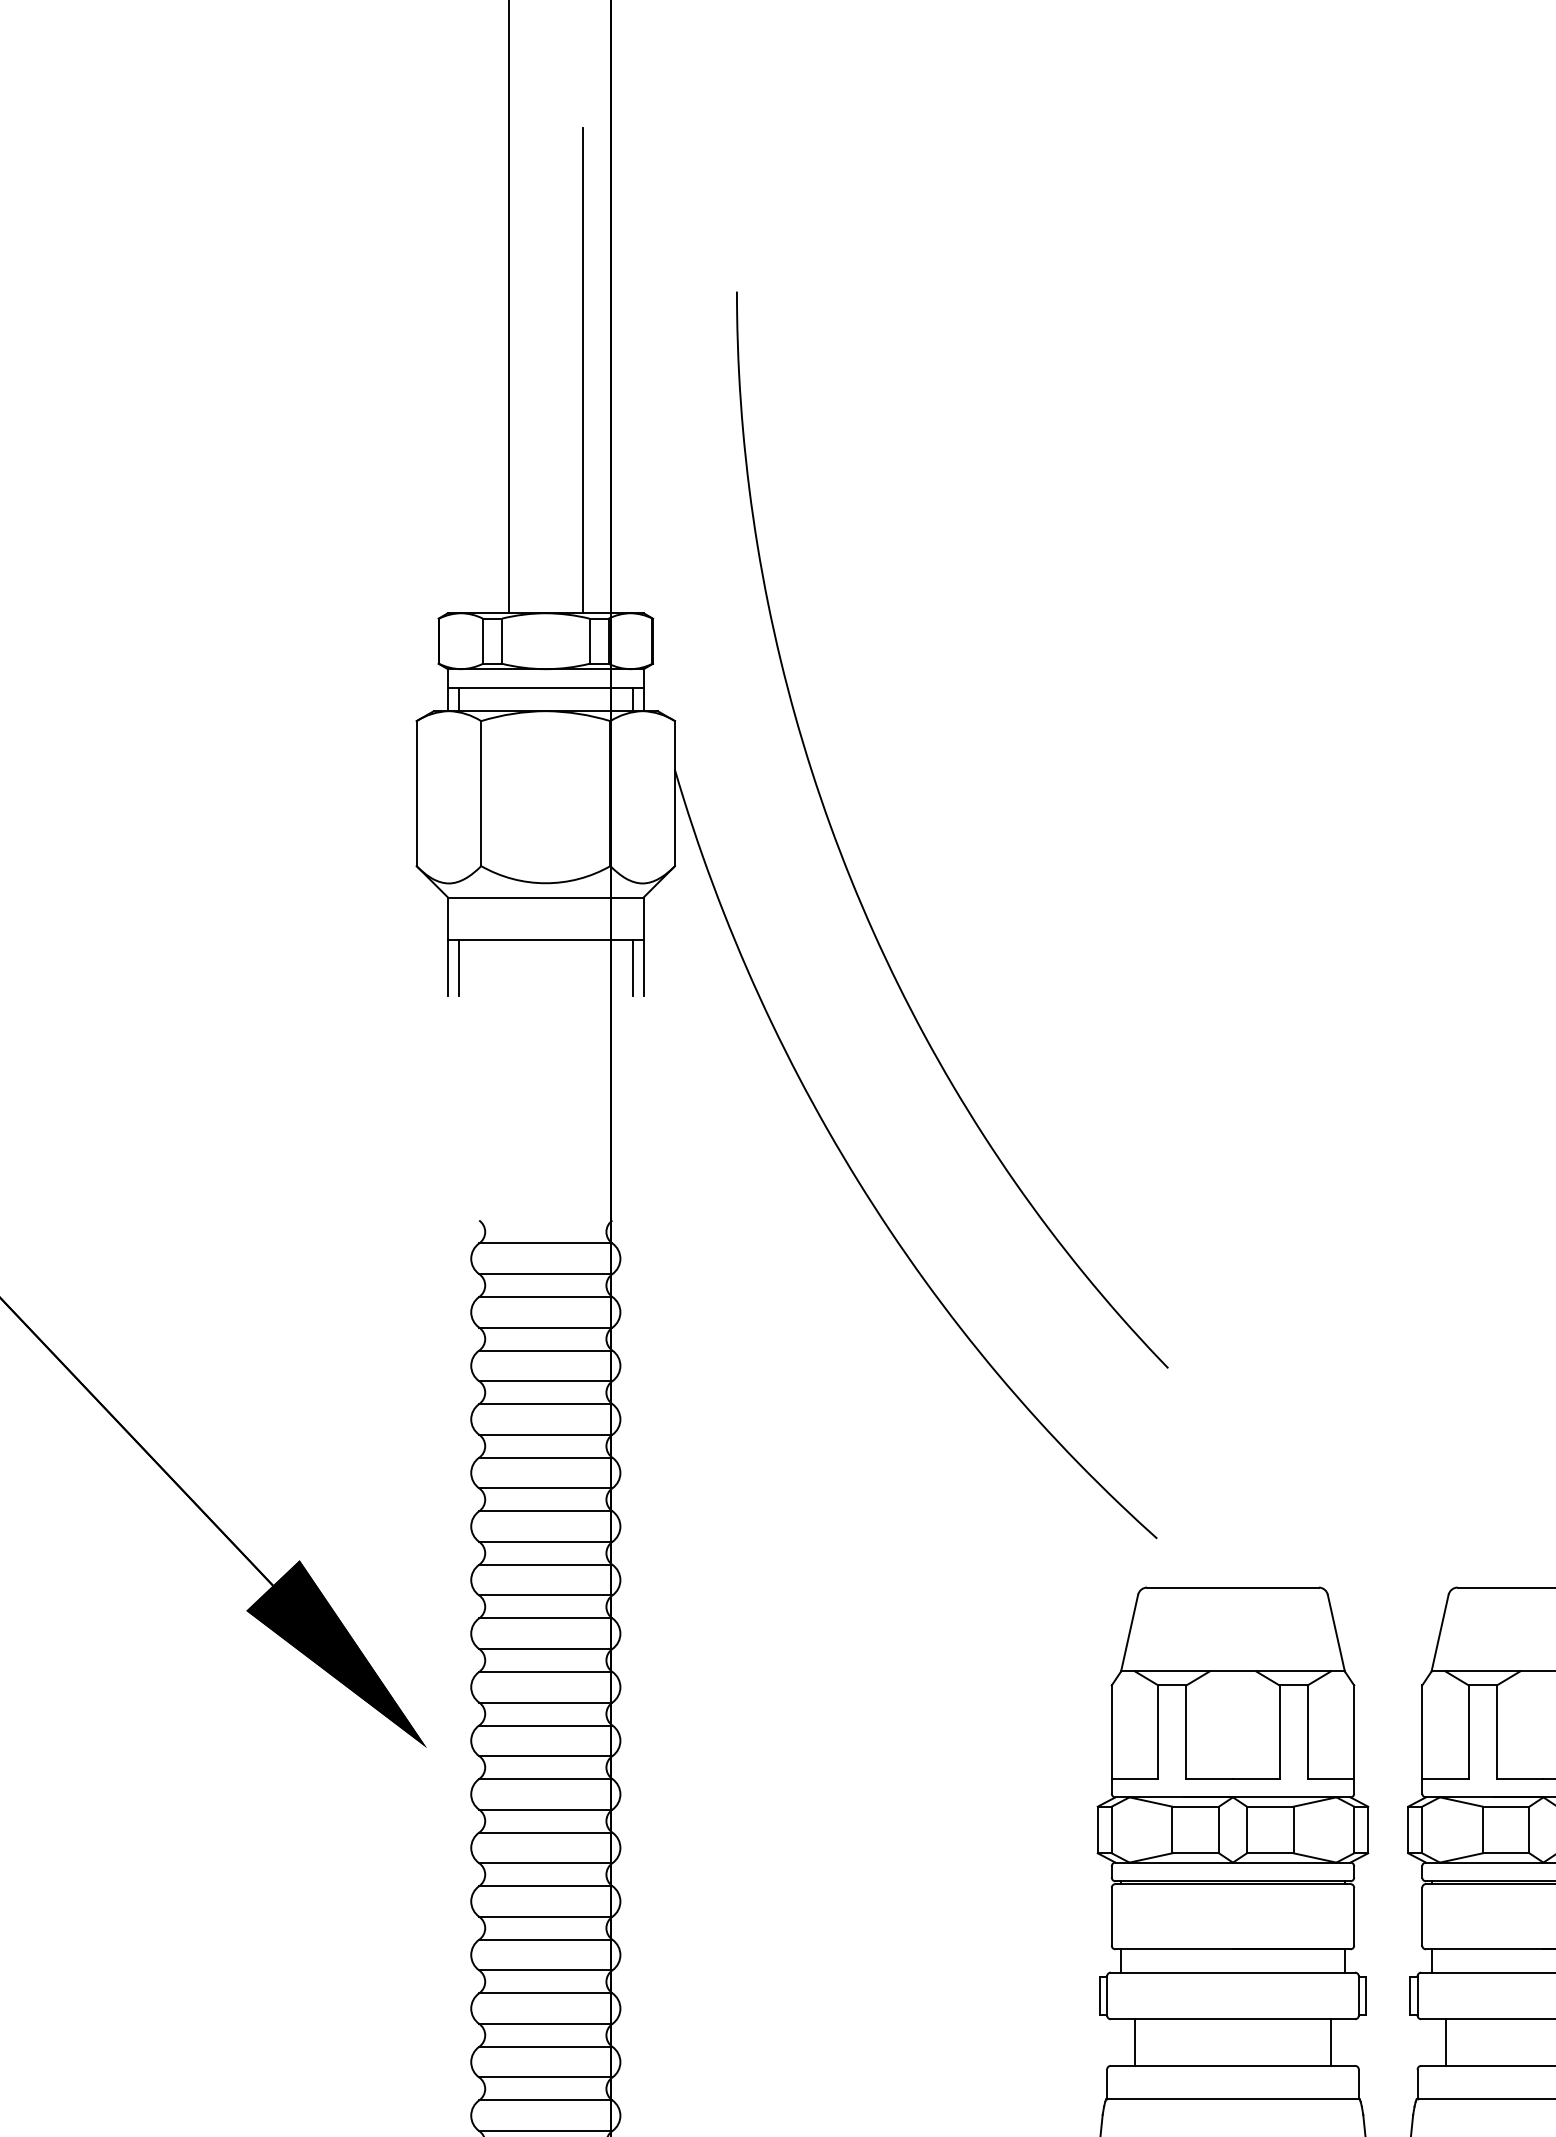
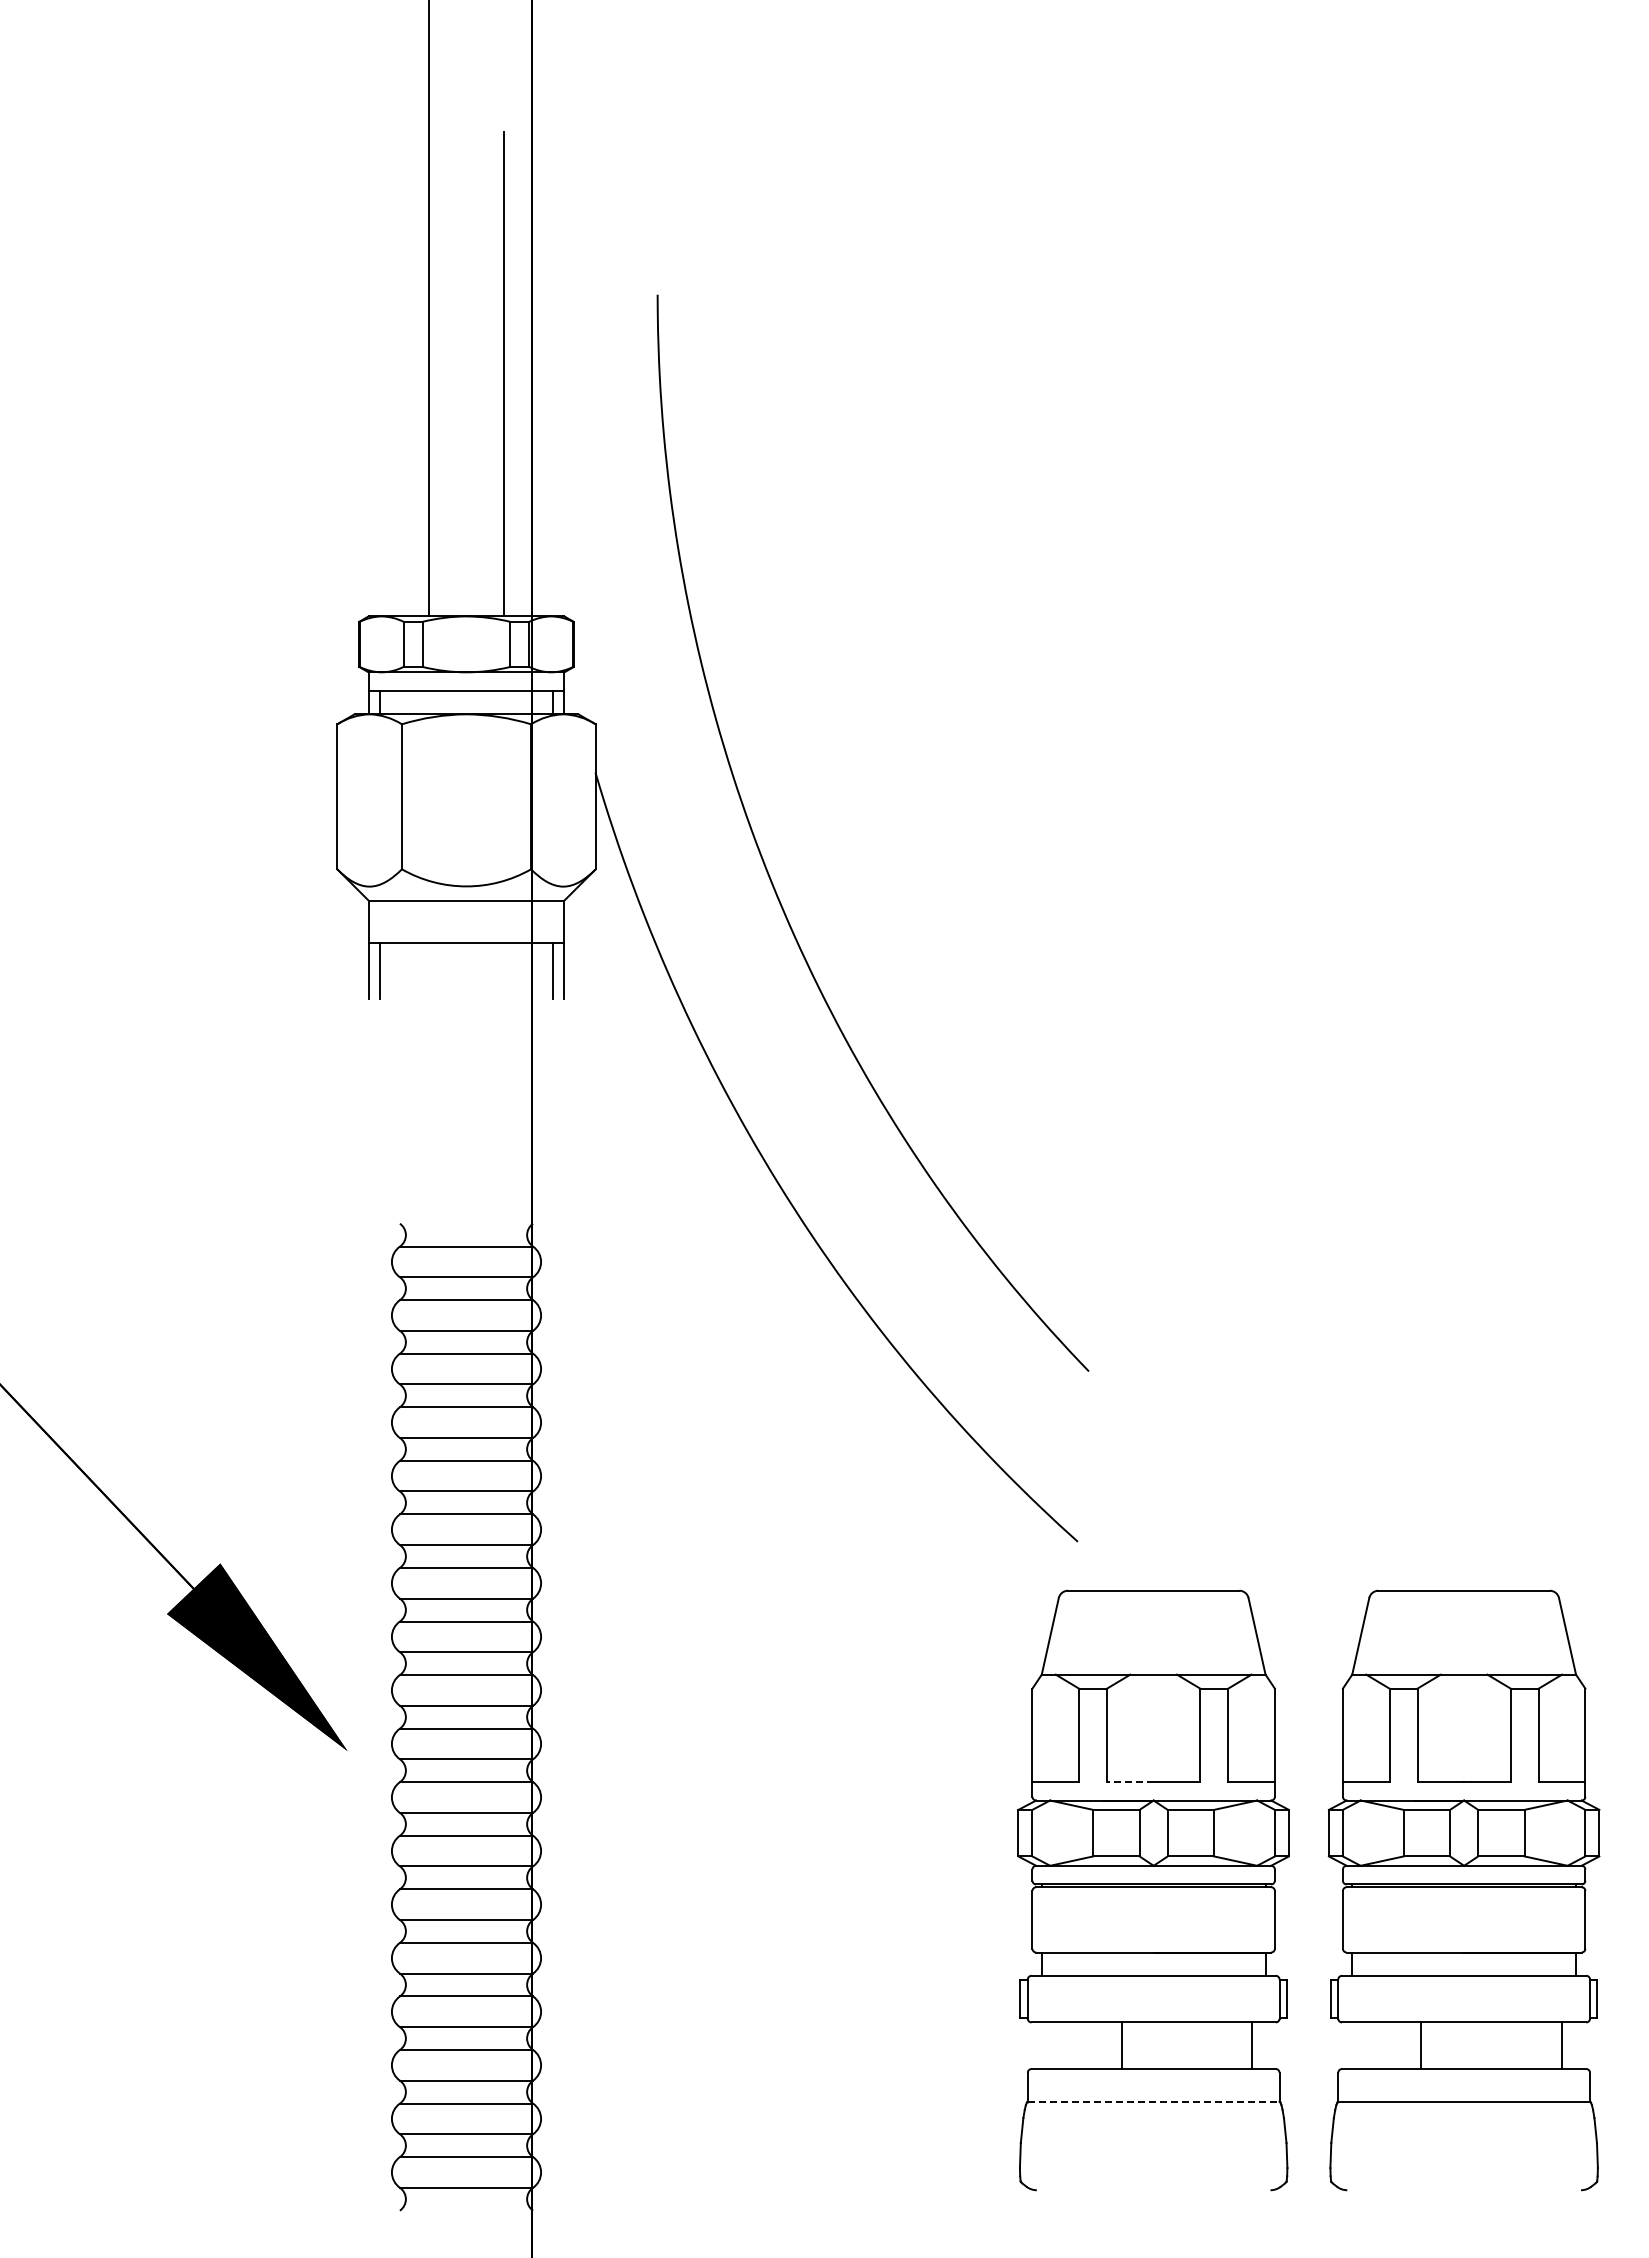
line: (1208, 1778) -> (1129, 1781), solid -> dashed
line: (1134, 2042) -> (1121, 2045), moved
line: (1445, 2042) -> (1421, 2045), moved
line: (1232, 2098) -> (1153, 2101), solid -> dashed

